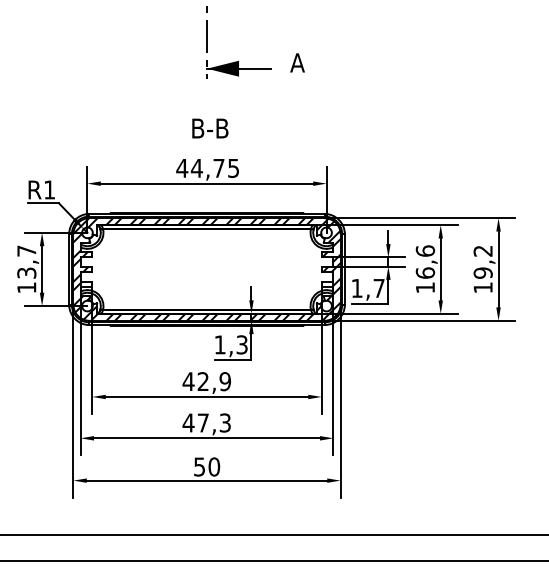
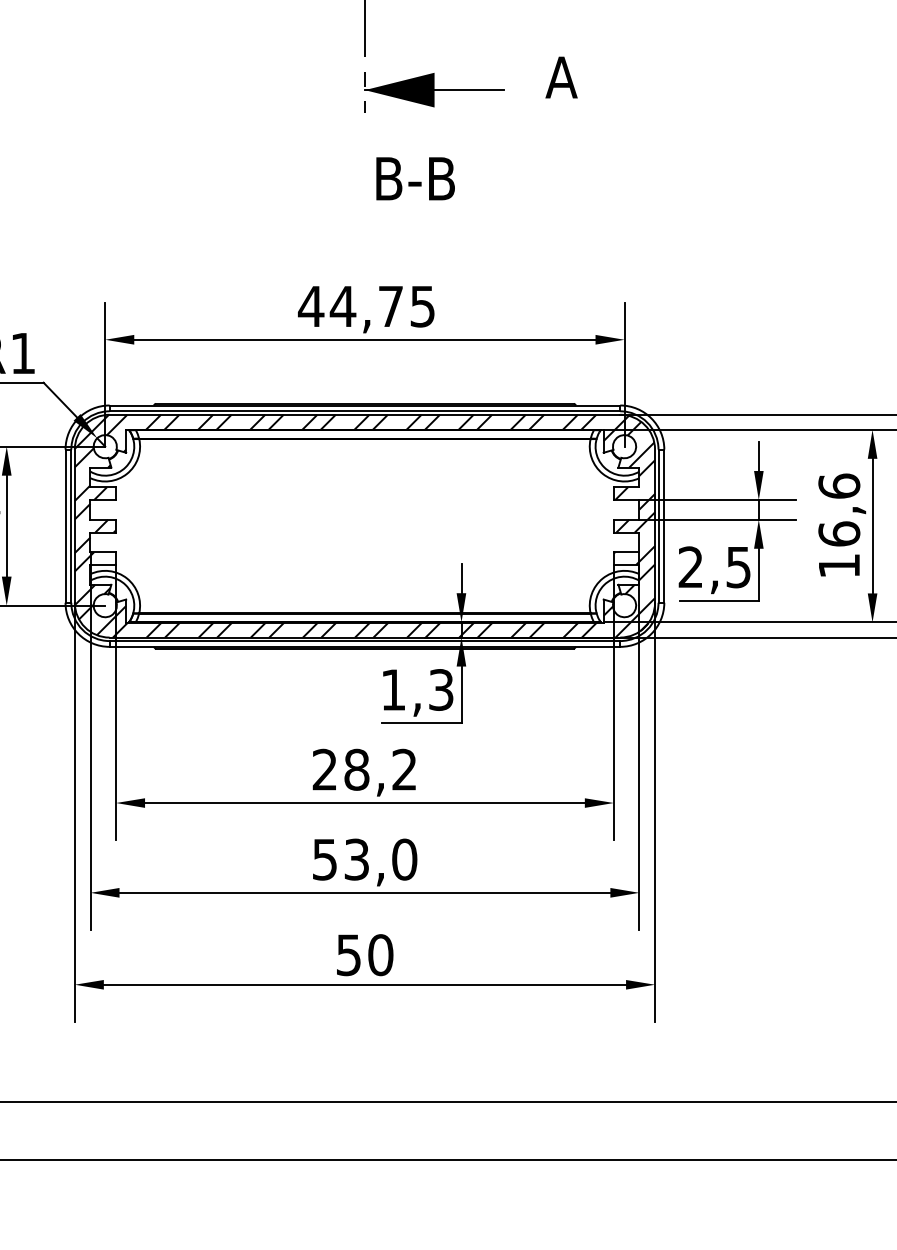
text: (210, 128) -> (415, 178), moved
text: (367, 288) -> (713, 567), 1,7 -> 2,5
text: (206, 381) -> (363, 769), 42,9 -> 28,2
text: (206, 422) -> (363, 858), 47,3 -> 53,0

